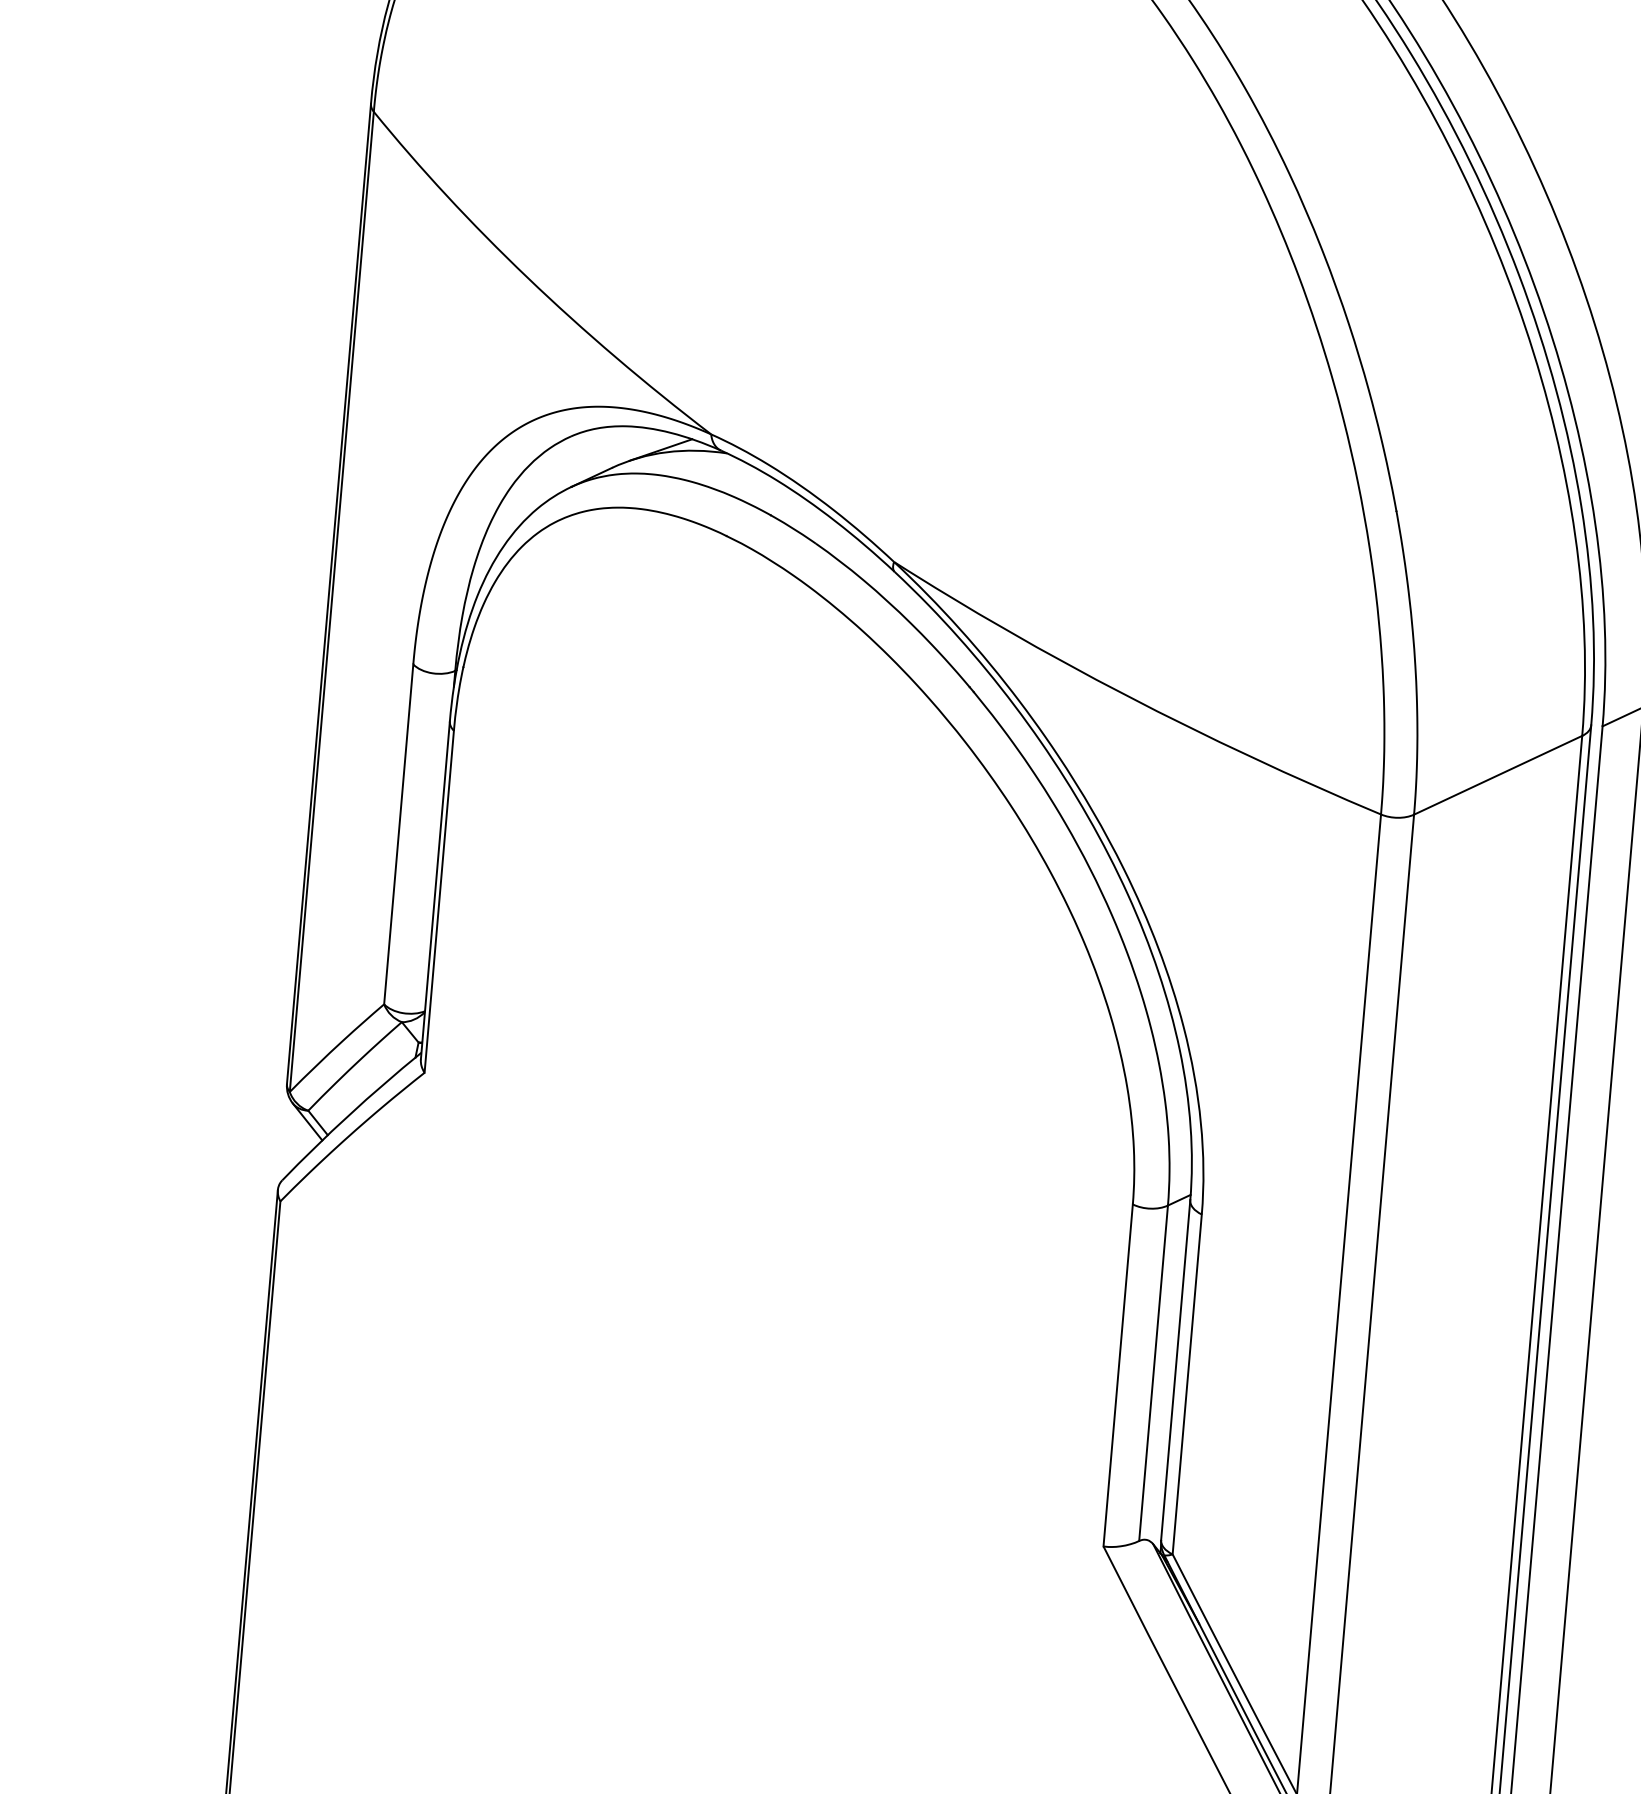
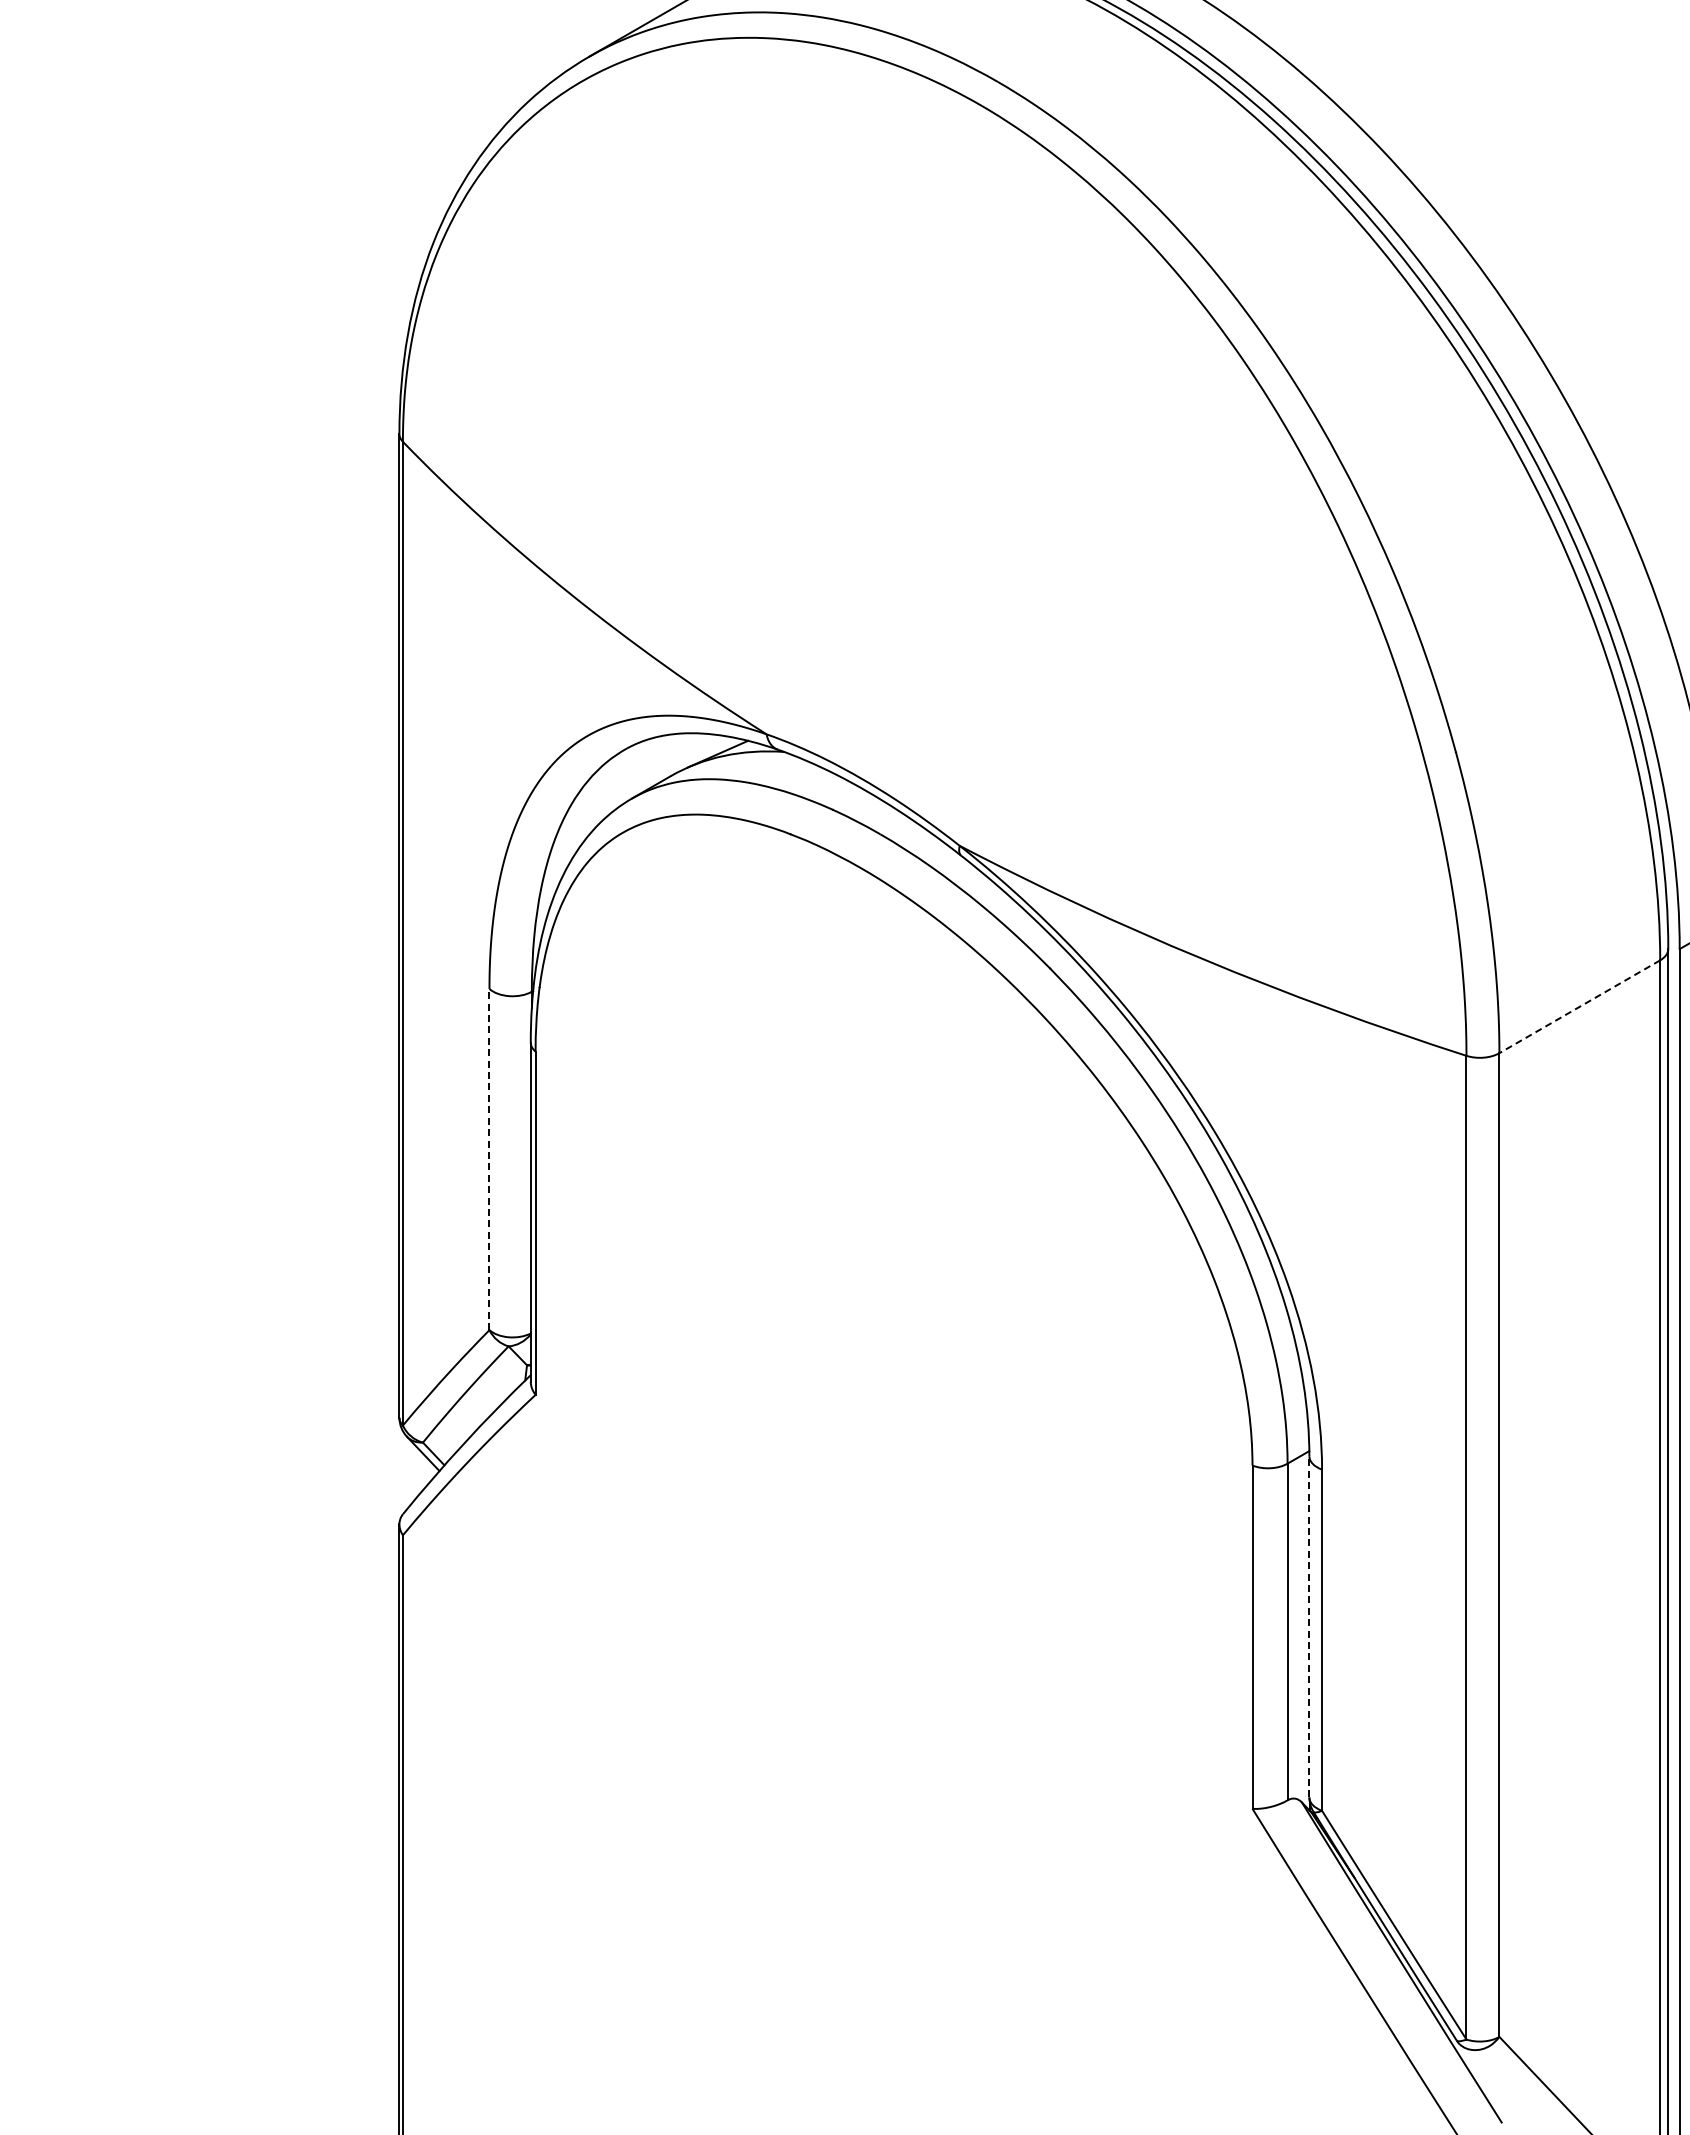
line: (1497, 774) -> (1579, 1006), solid -> dashed
line: (398, 834) -> (489, 1159), solid -> dashed
line: (1175, 1369) -> (1309, 1626), solid -> dashed

